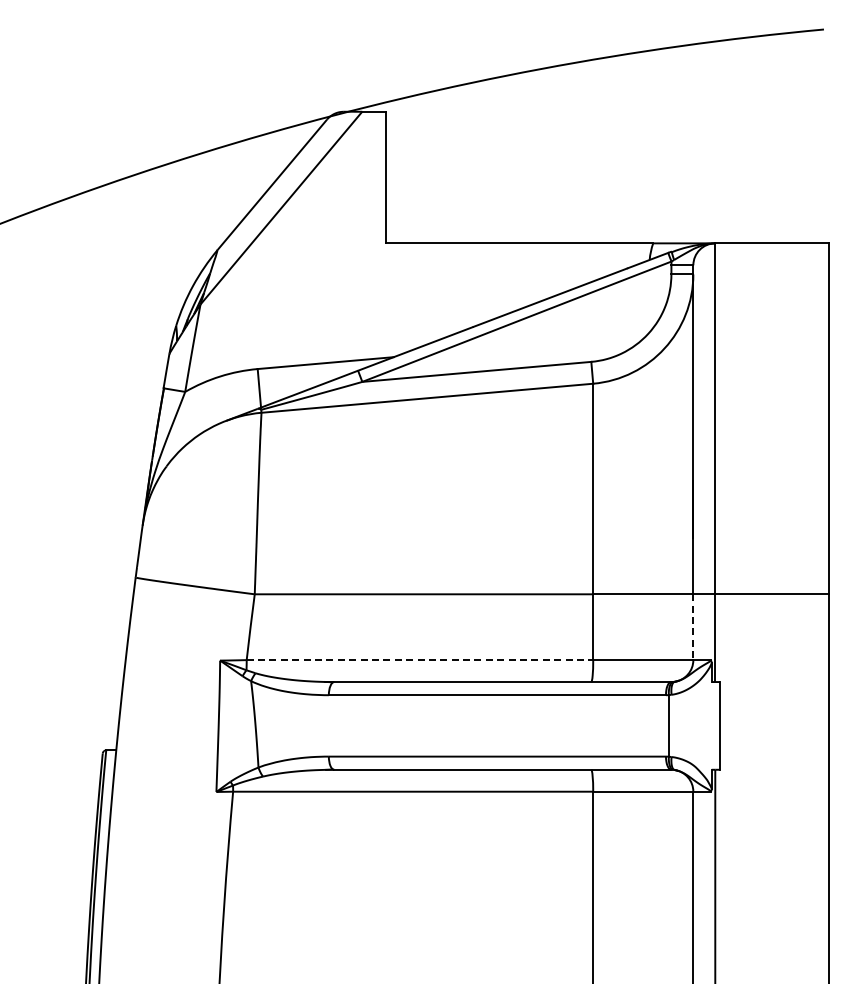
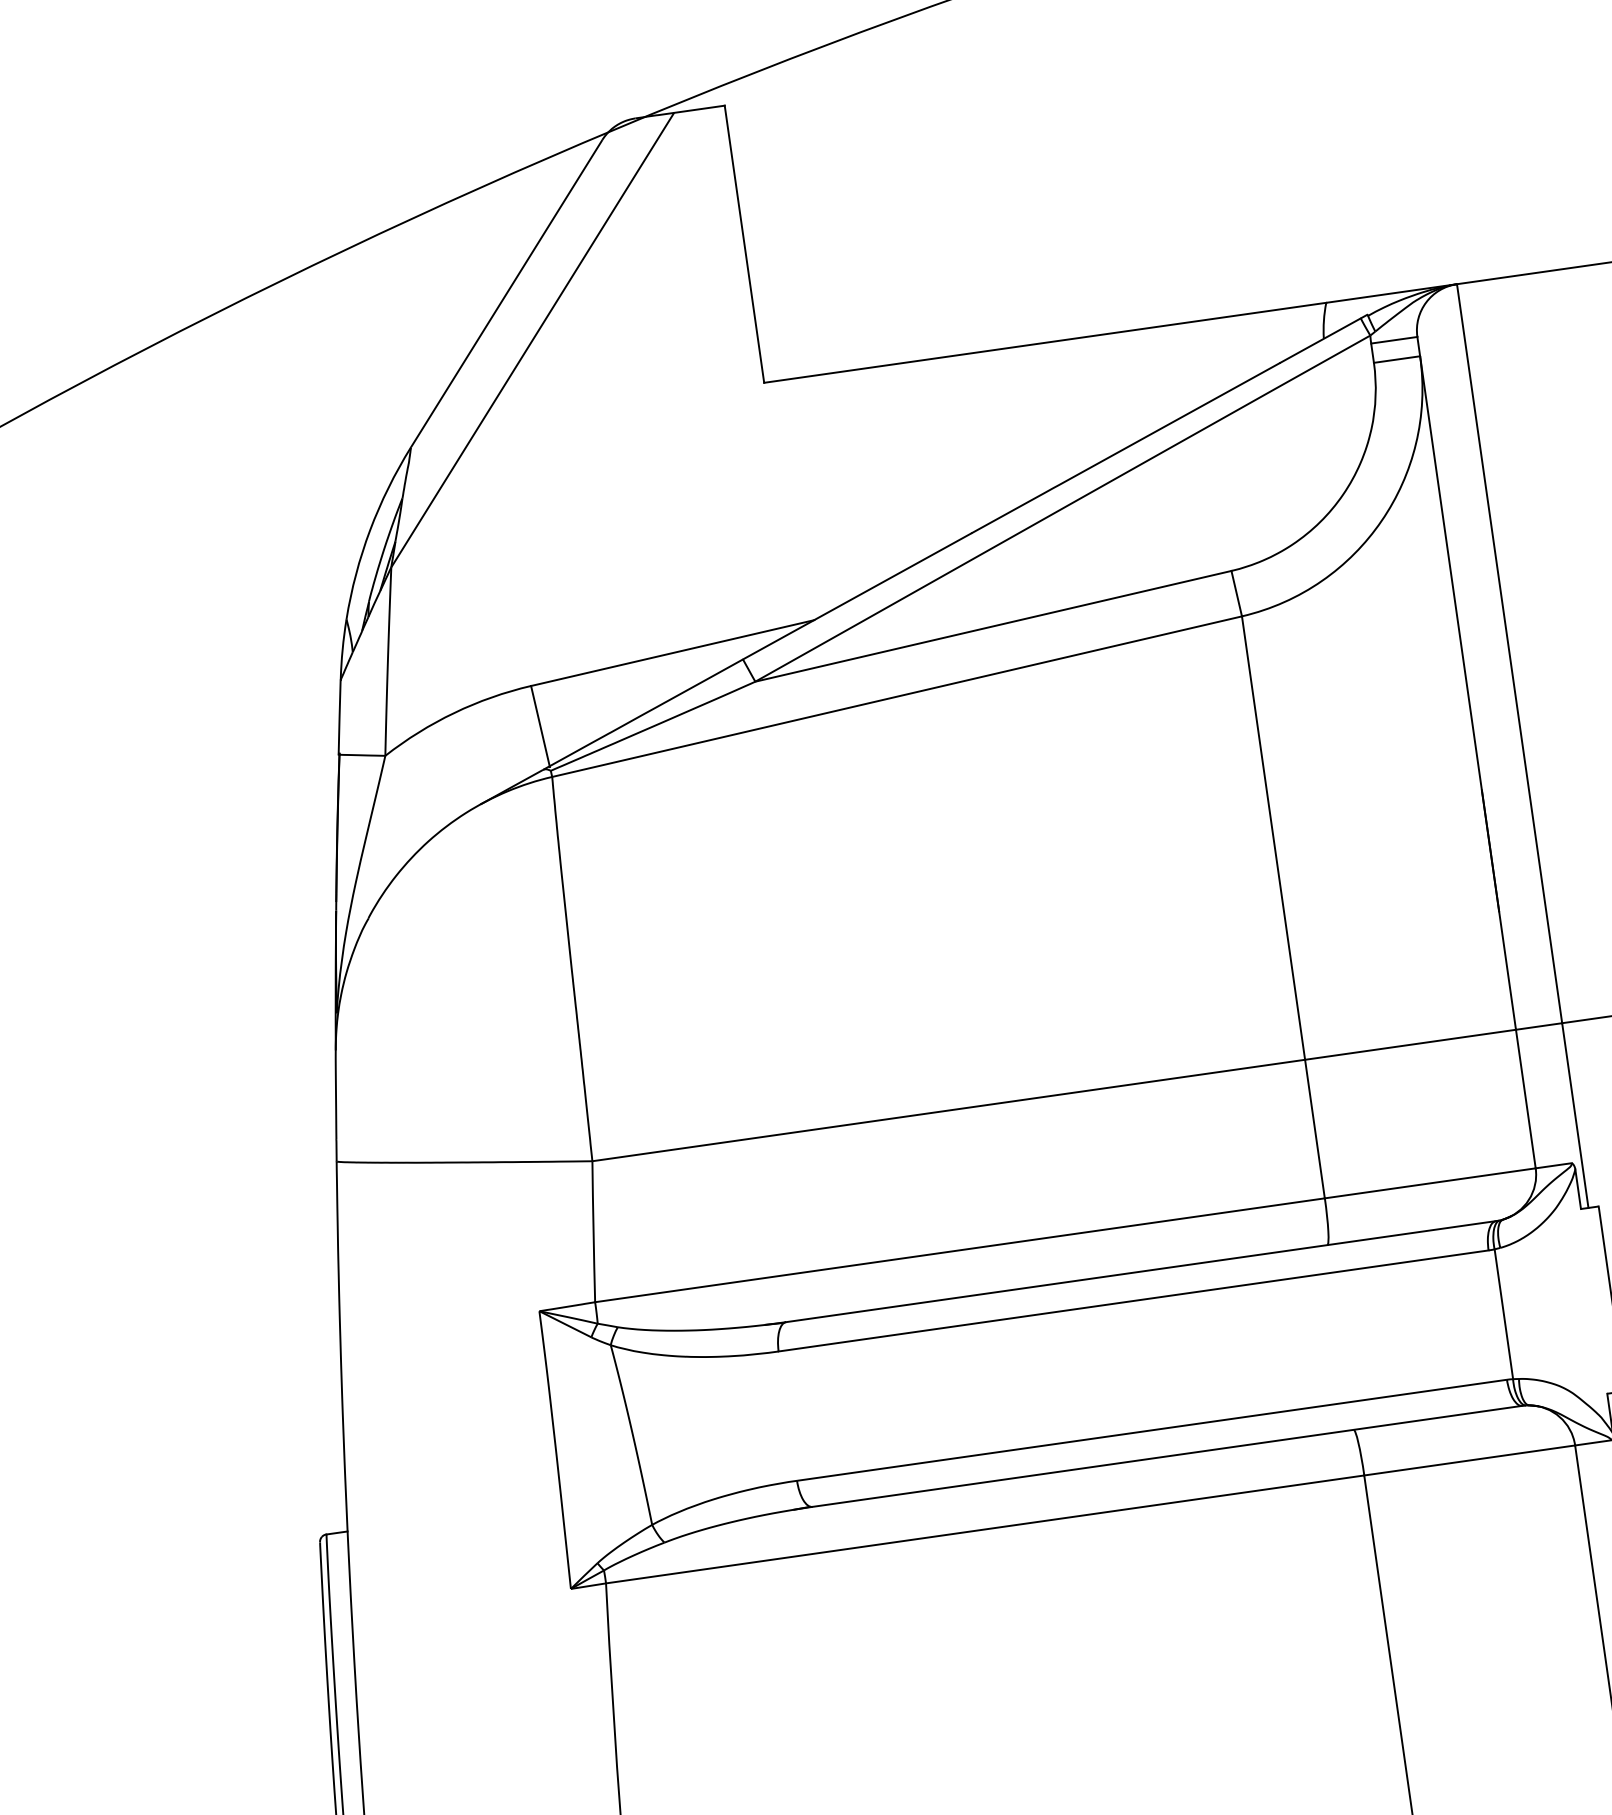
line: (693, 627) -> (1526, 1099), dashed -> solid
line: (420, 660) -> (961, 1250), dashed -> solid

